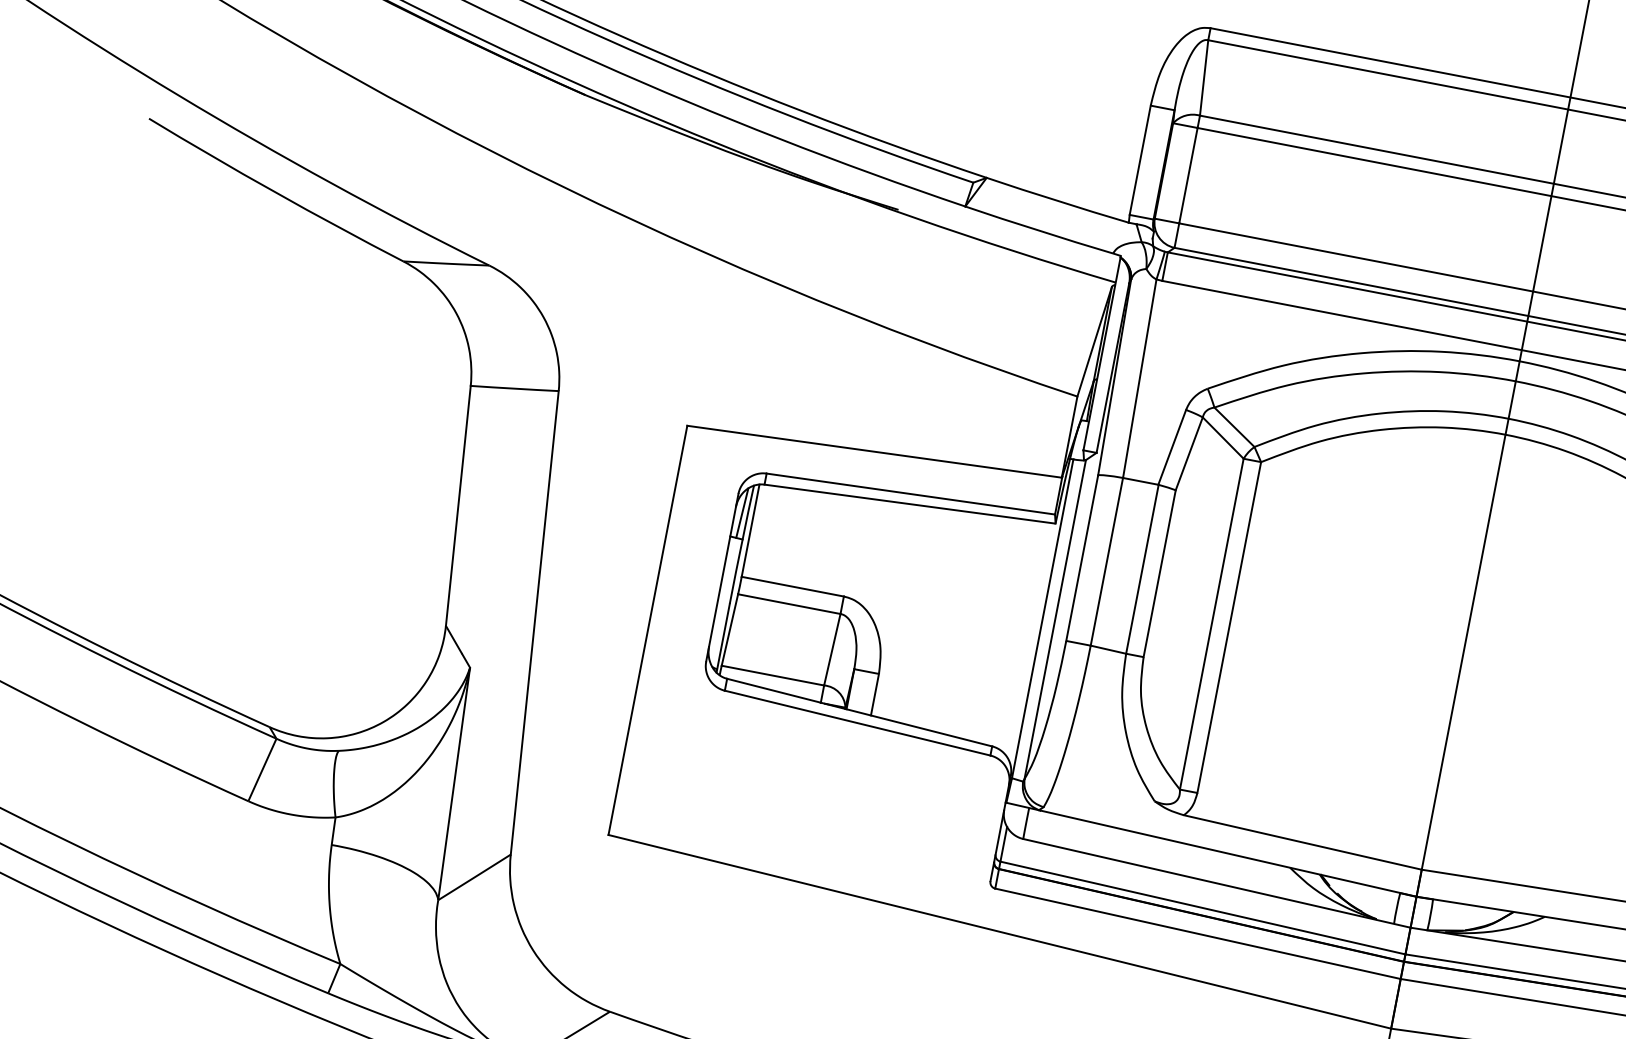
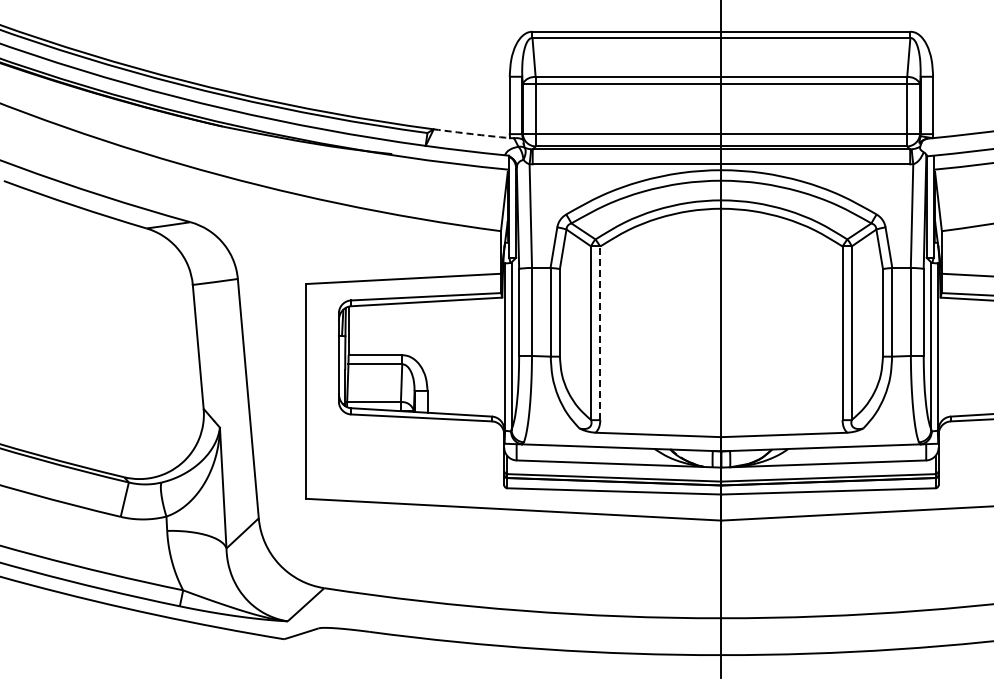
arc: (1056, 201) -> (471, 134), solid -> dashed
line: (1229, 627) -> (600, 333), solid -> dashed

